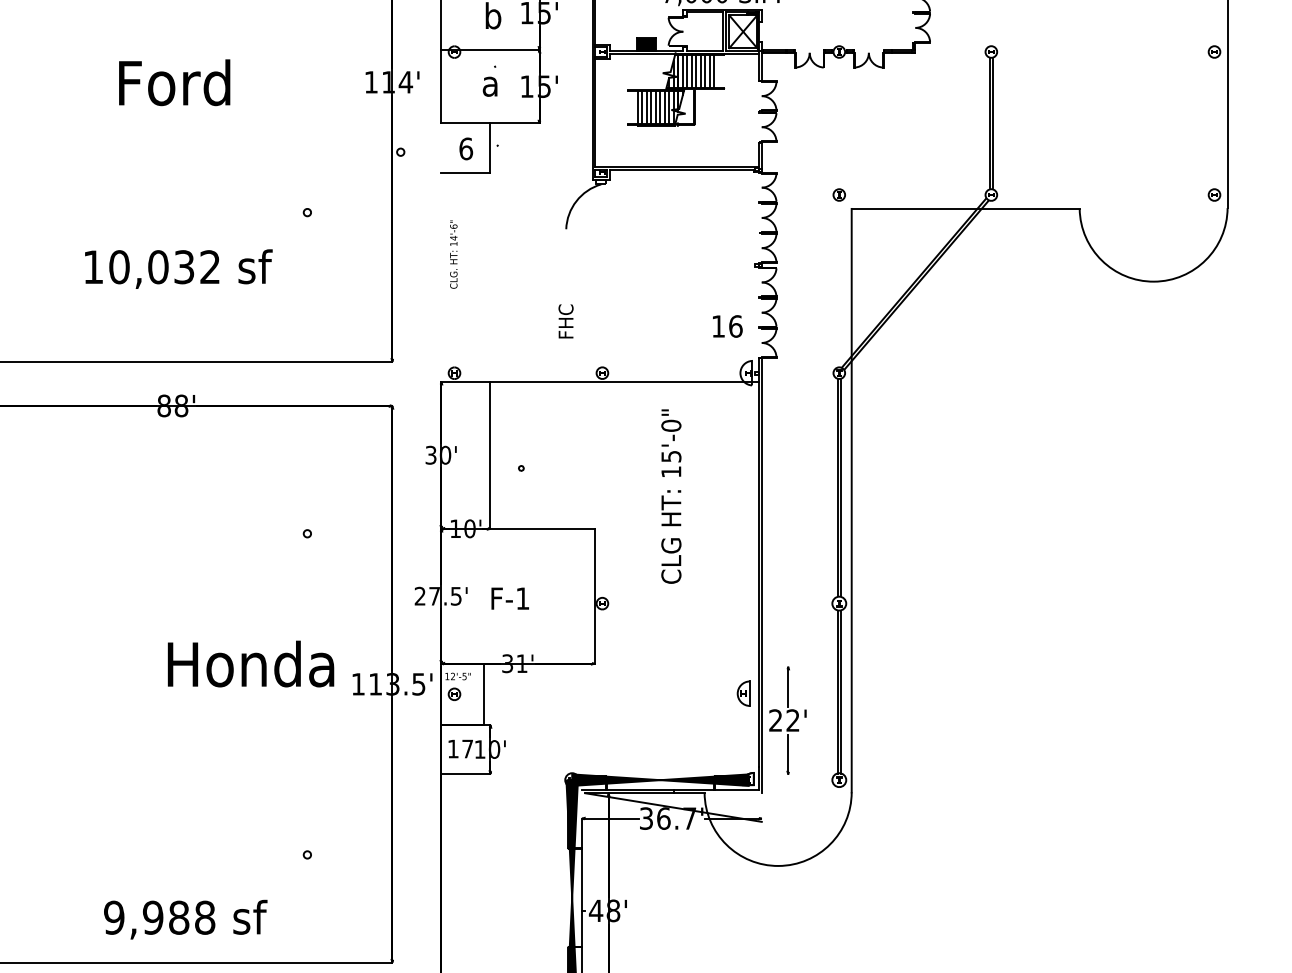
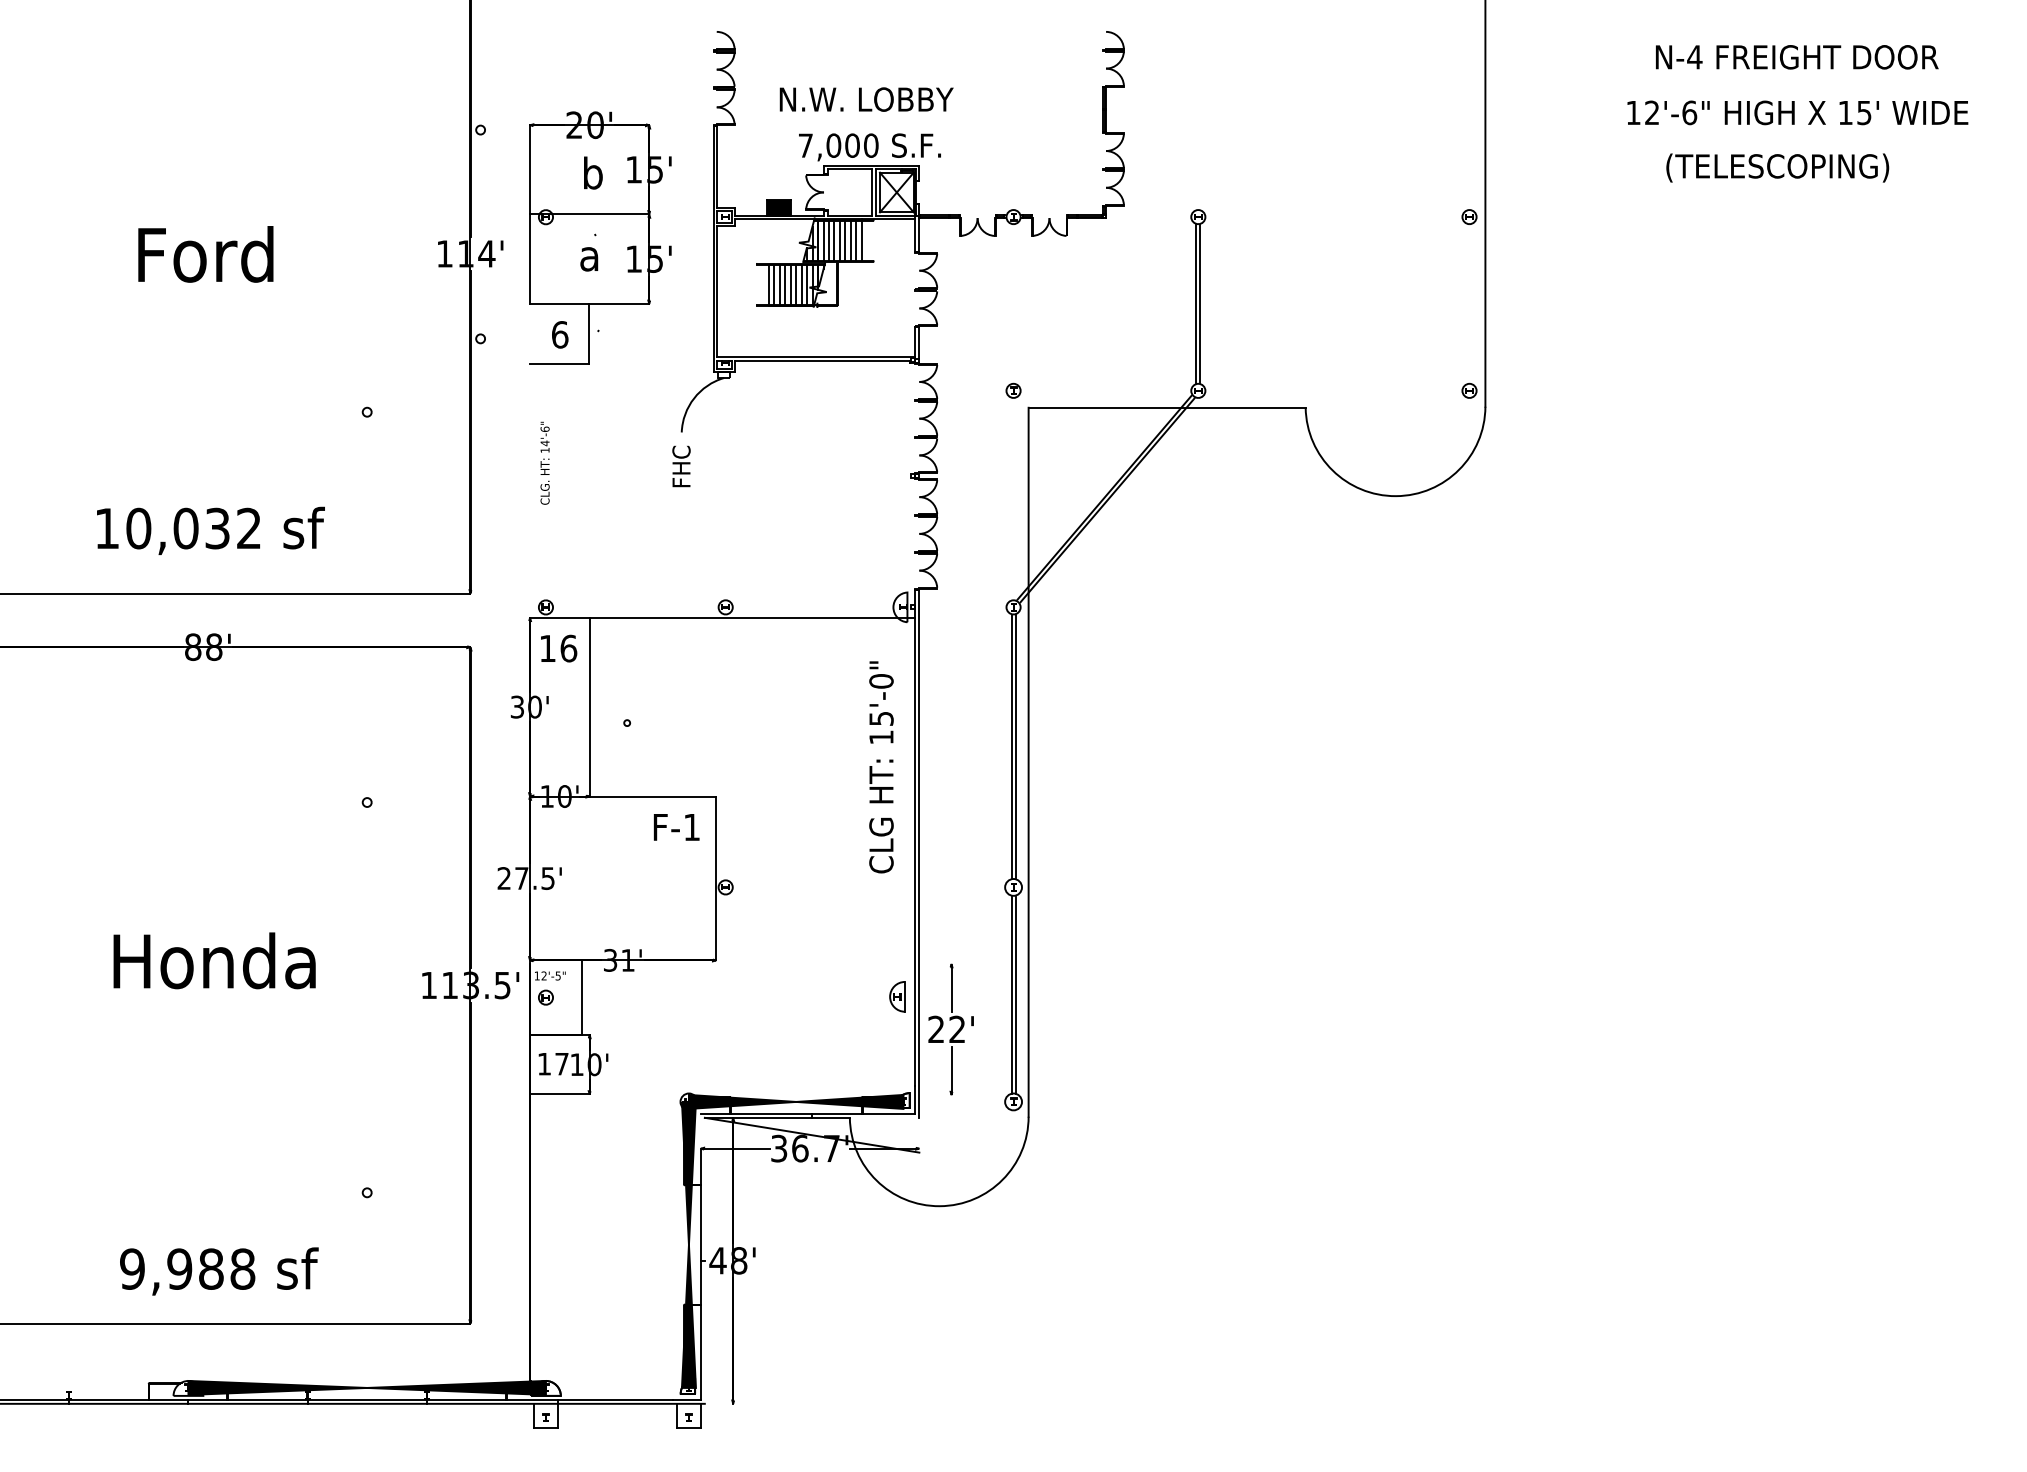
text: (178, 268) -> (210, 530), moved
text: (566, 321) -> (681, 466), moved
text: (728, 326) -> (559, 648), moved
text: (671, 496) -> (881, 767), moved
text: (510, 598) -> (676, 827), moved
text: (250, 663) -> (214, 960), moved

